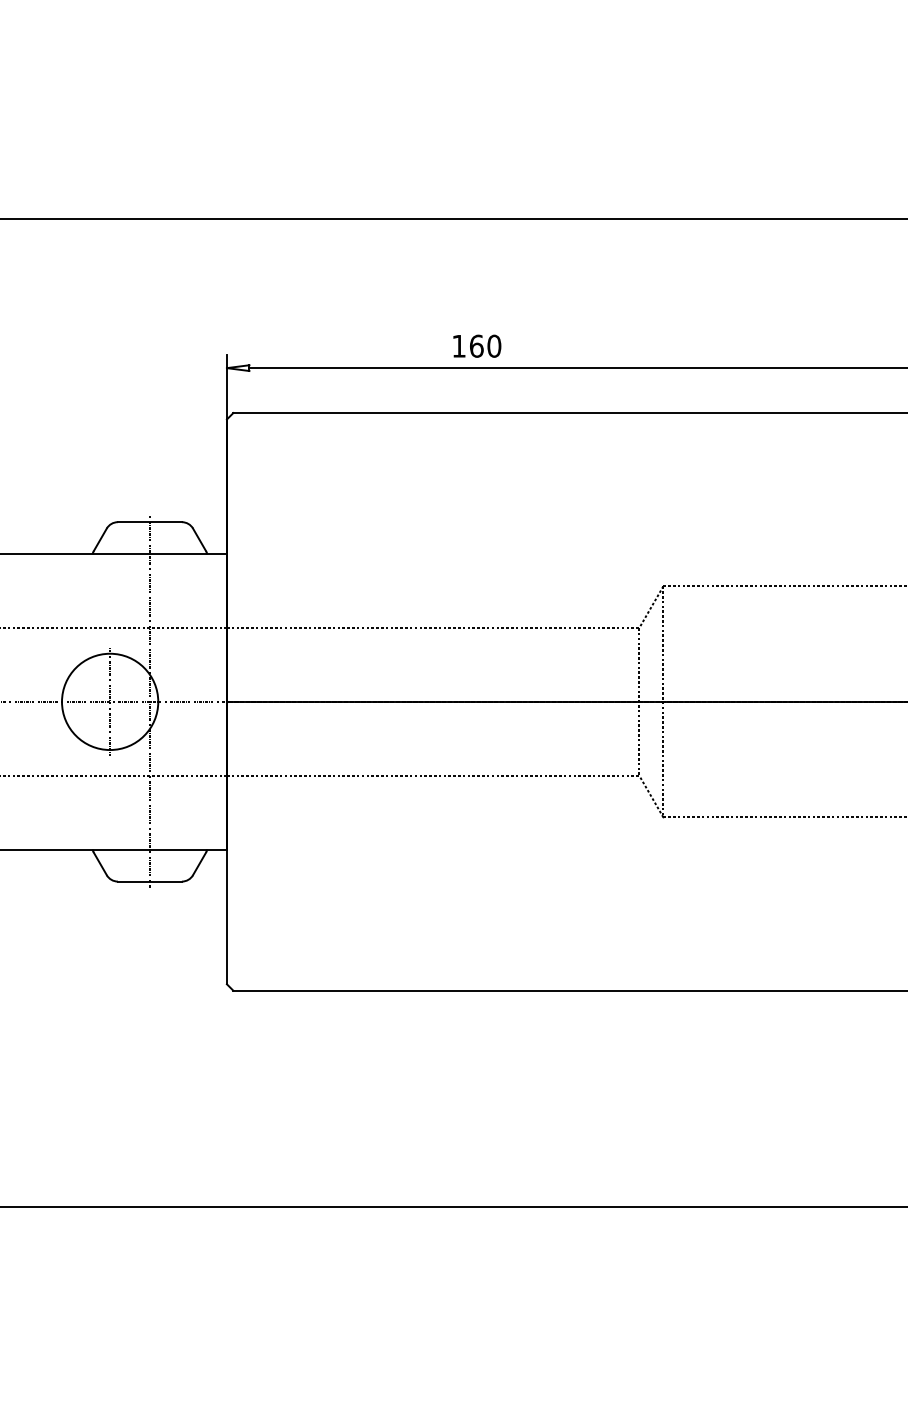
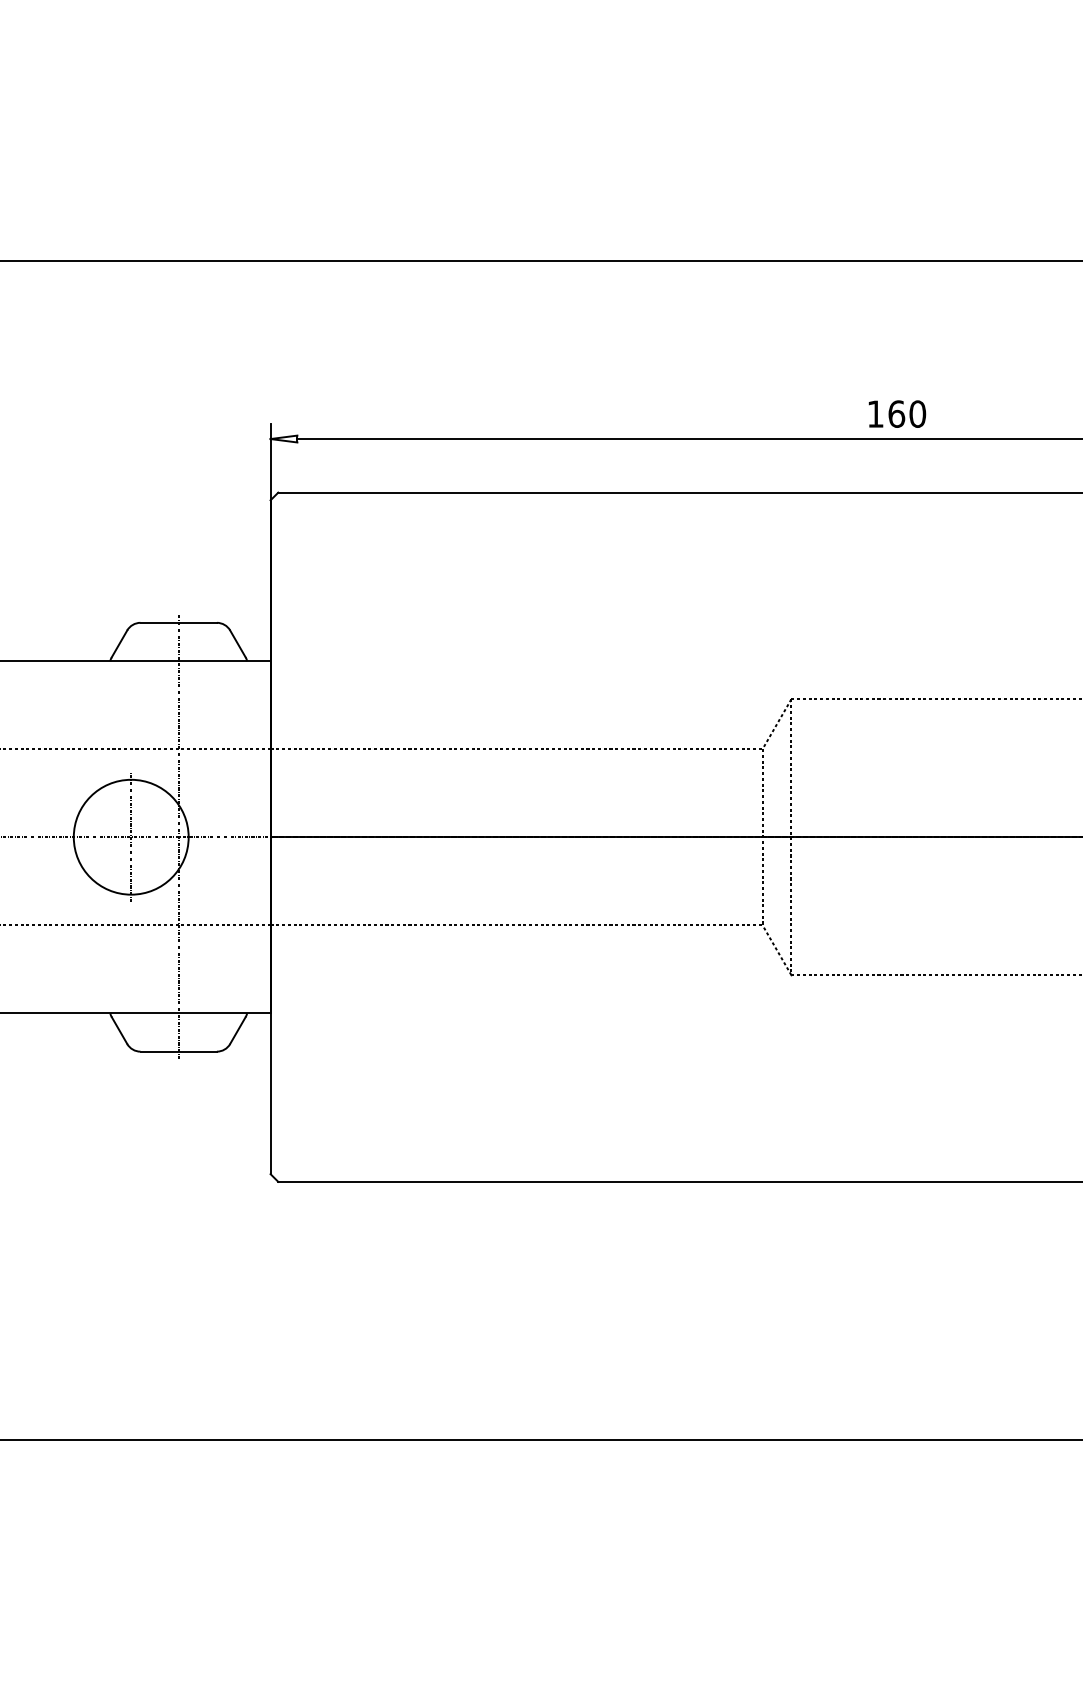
text: (477, 345) -> (897, 413), moved

